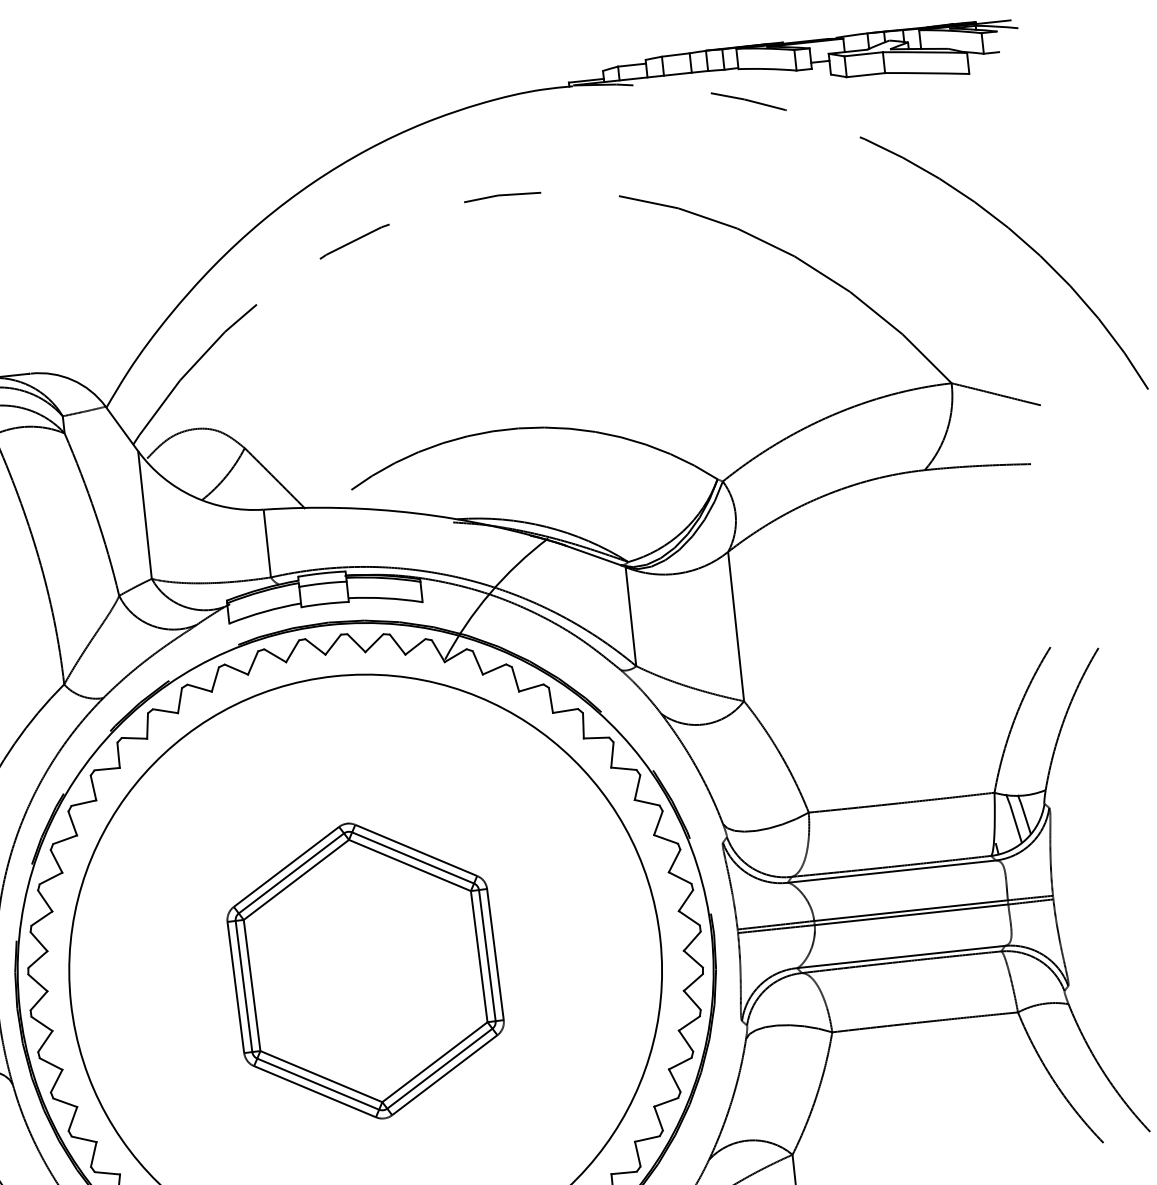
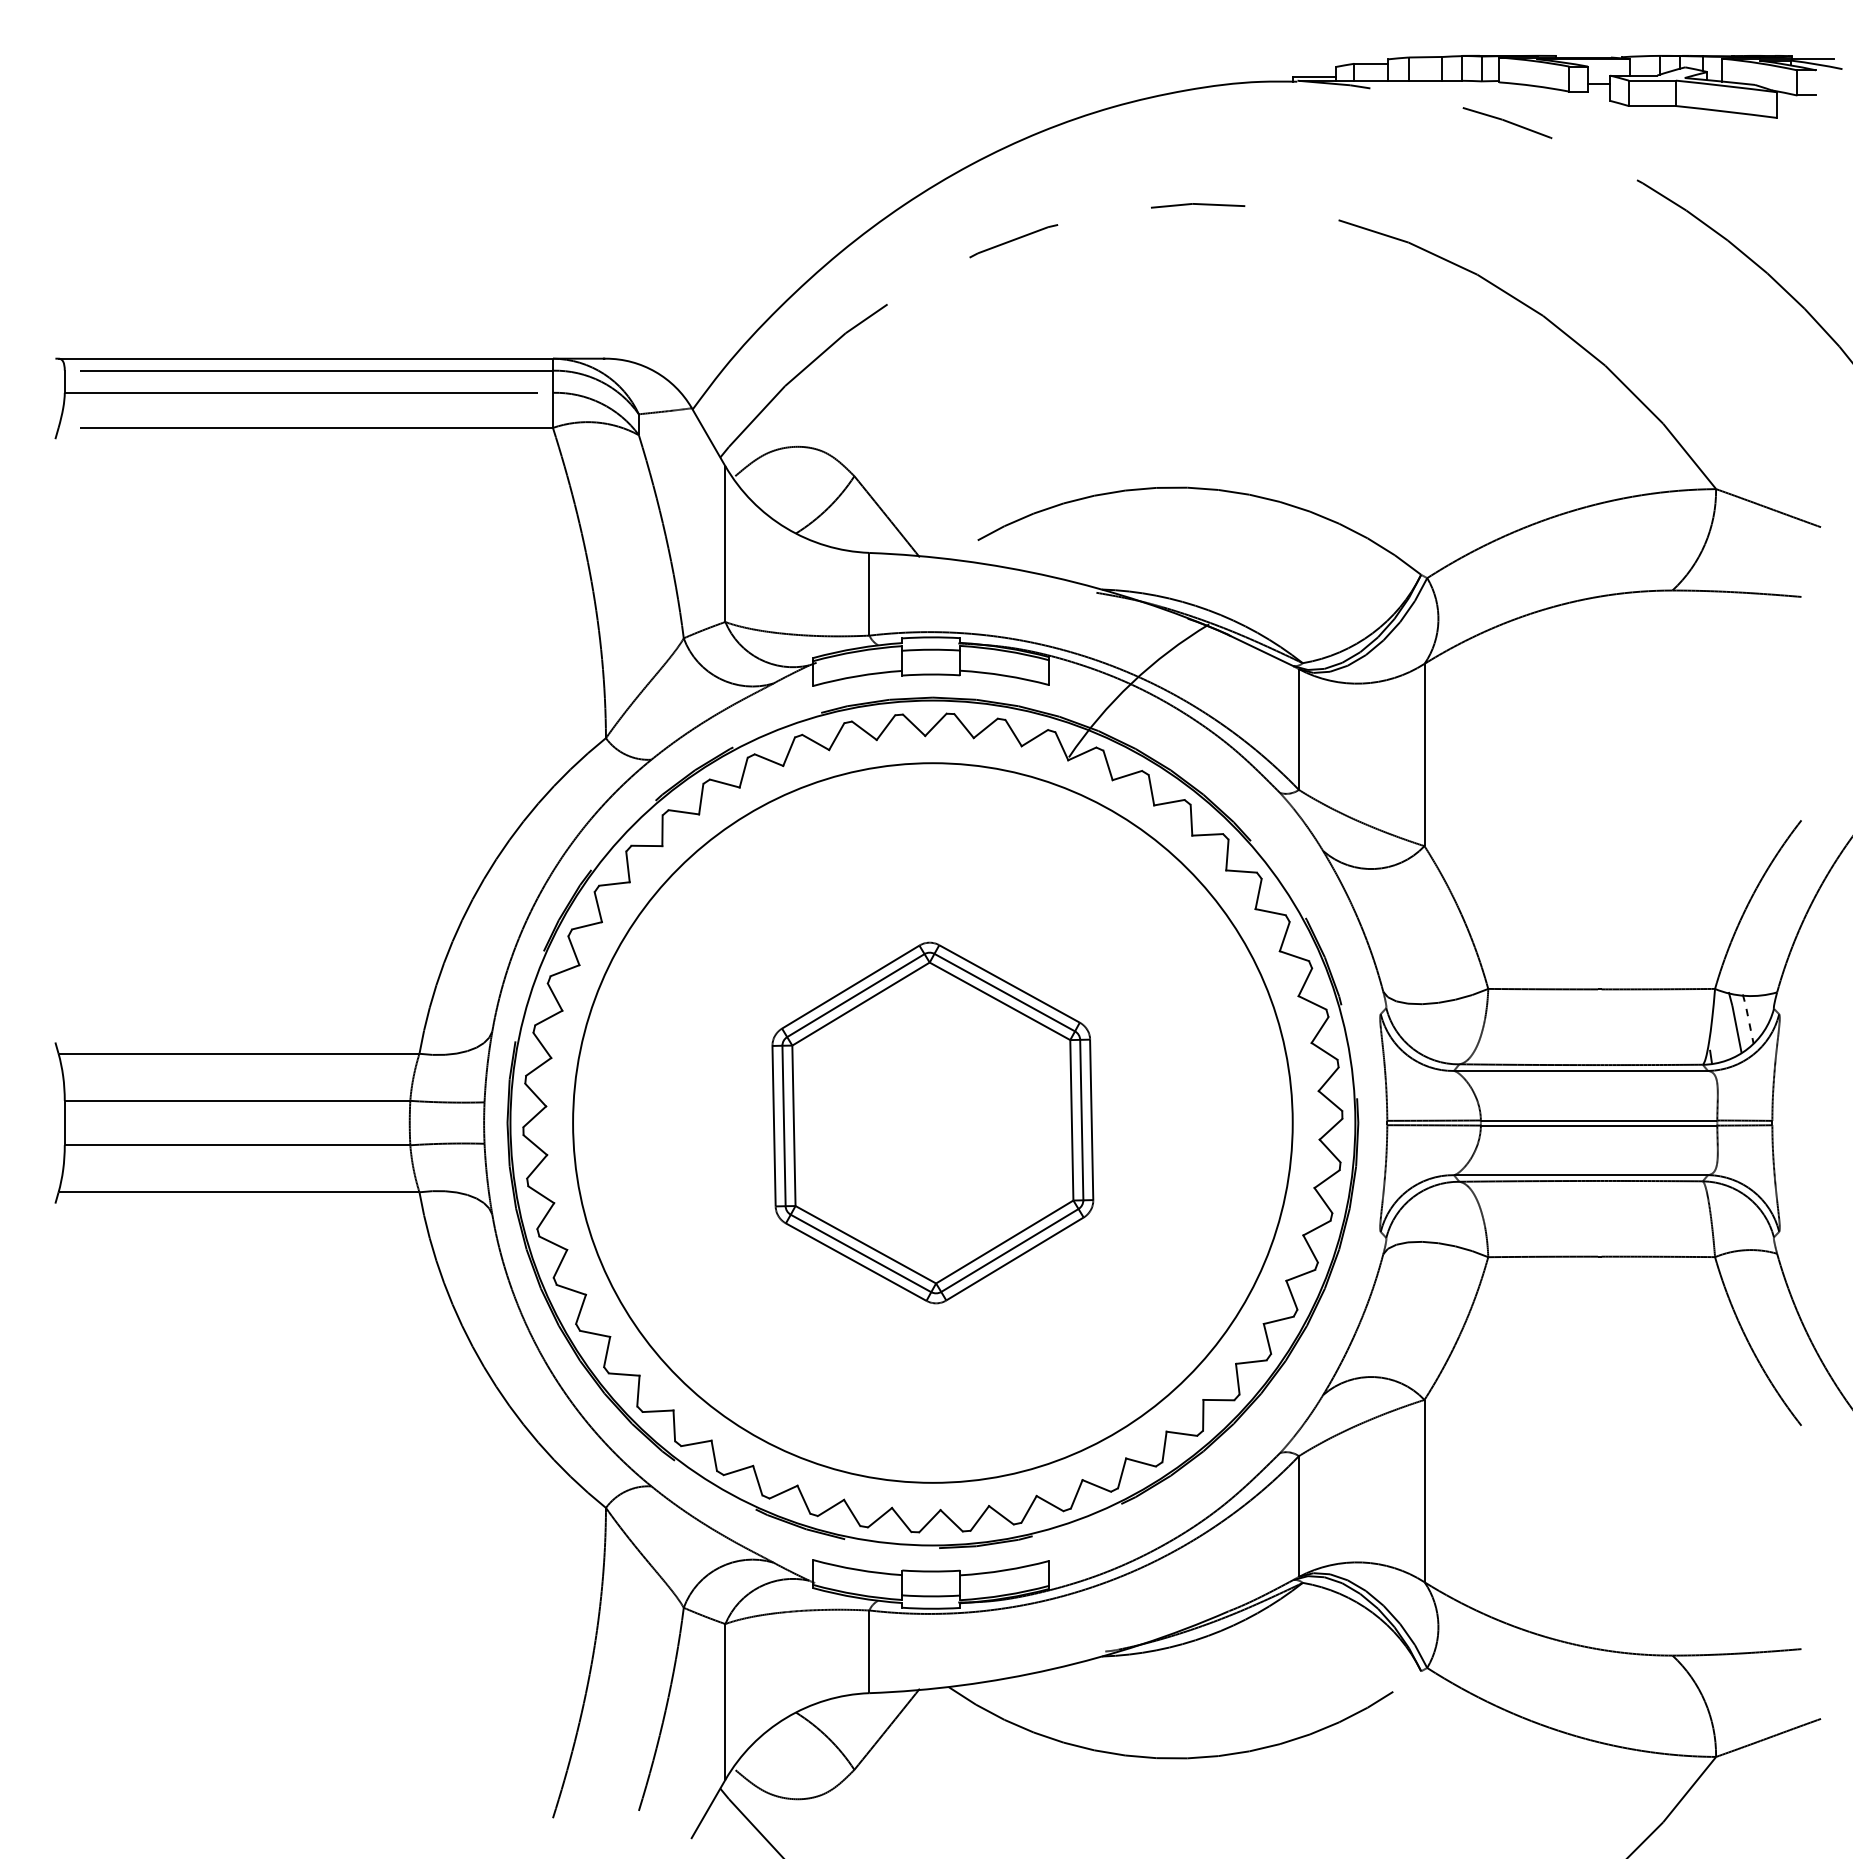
line: (1024, 814) -> (1748, 1018), solid -> dashed

